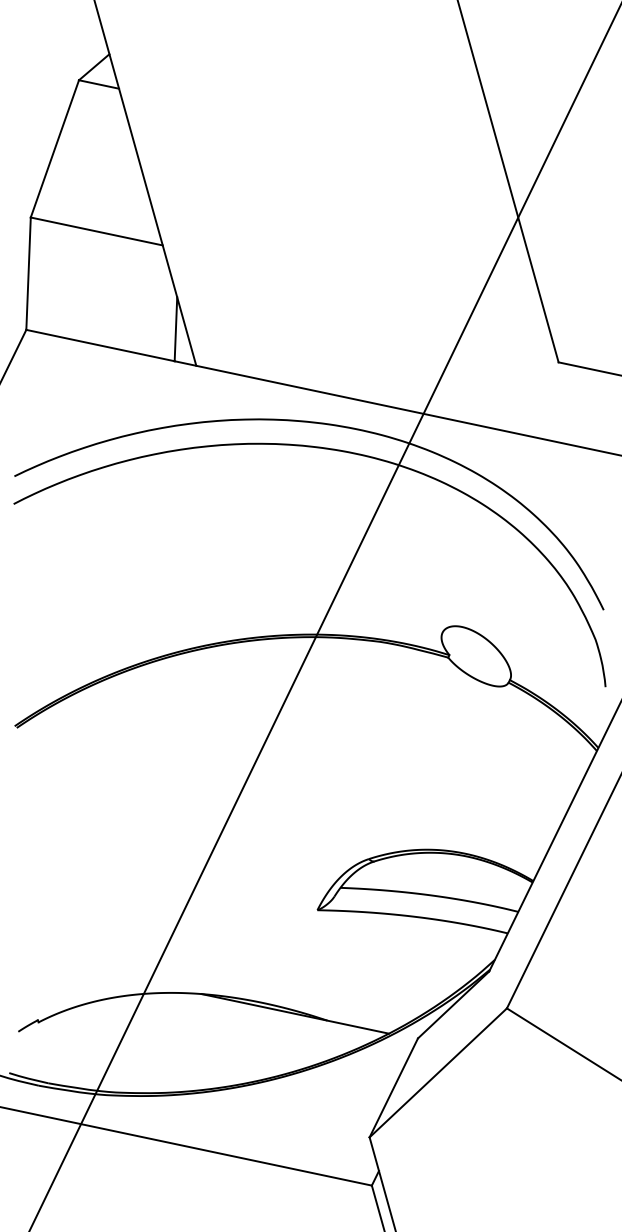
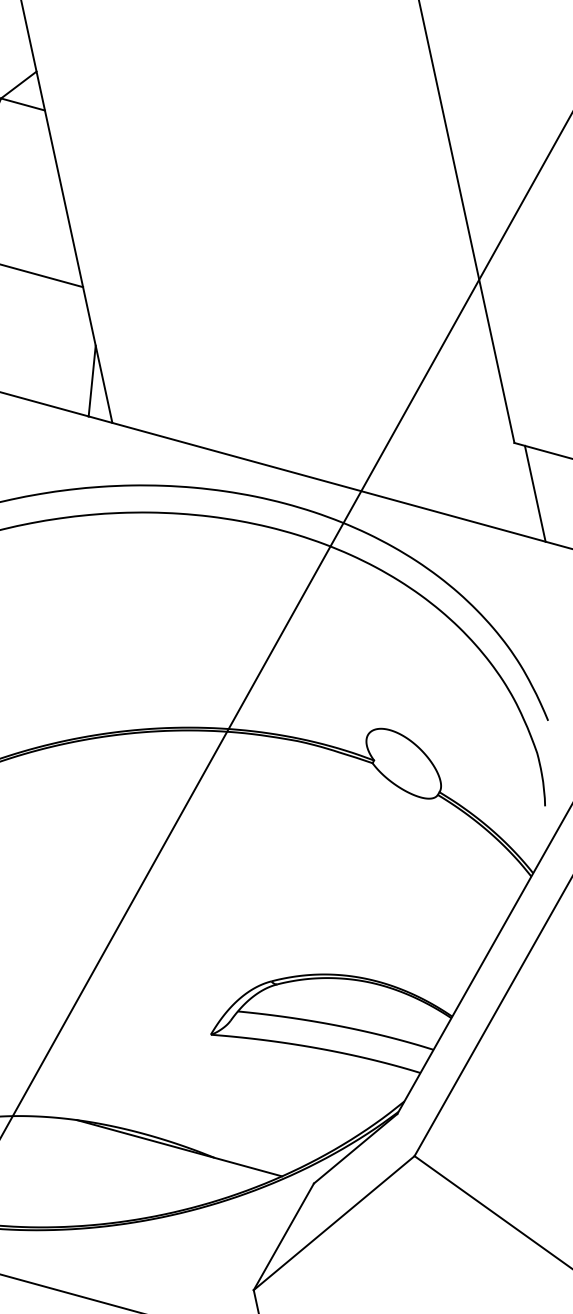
line: (579, 406) -> (534, 493), added

